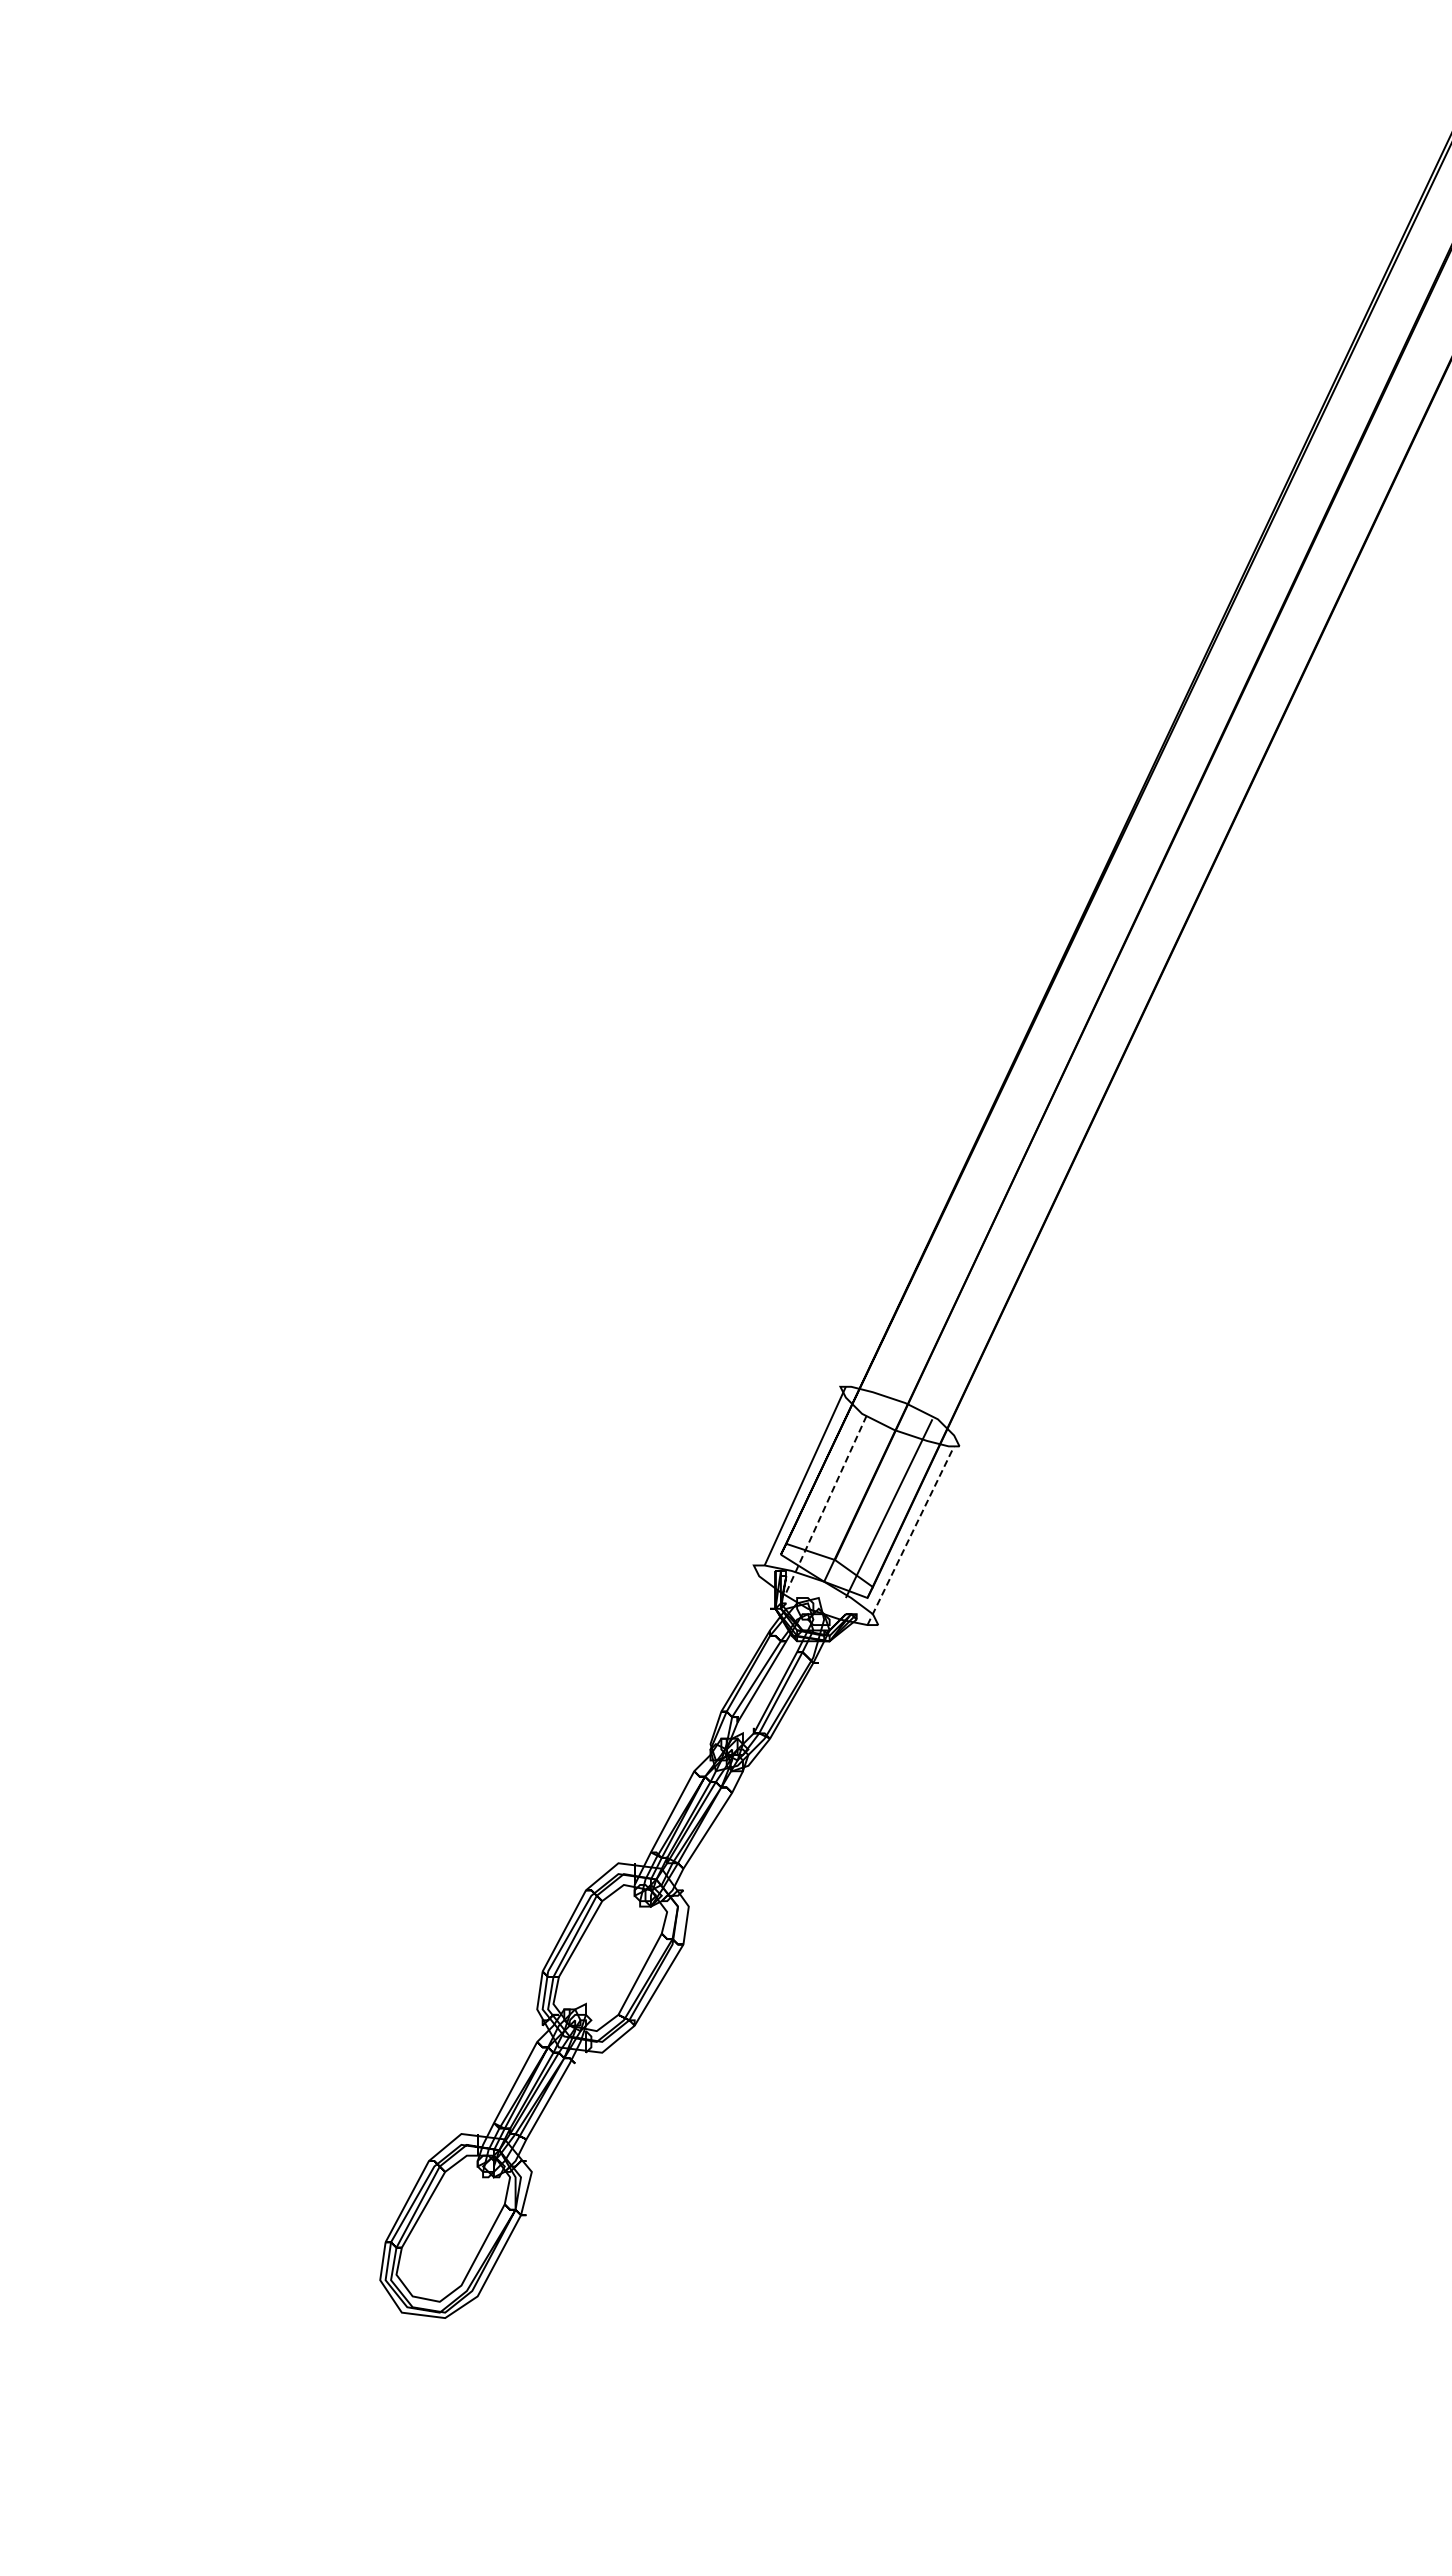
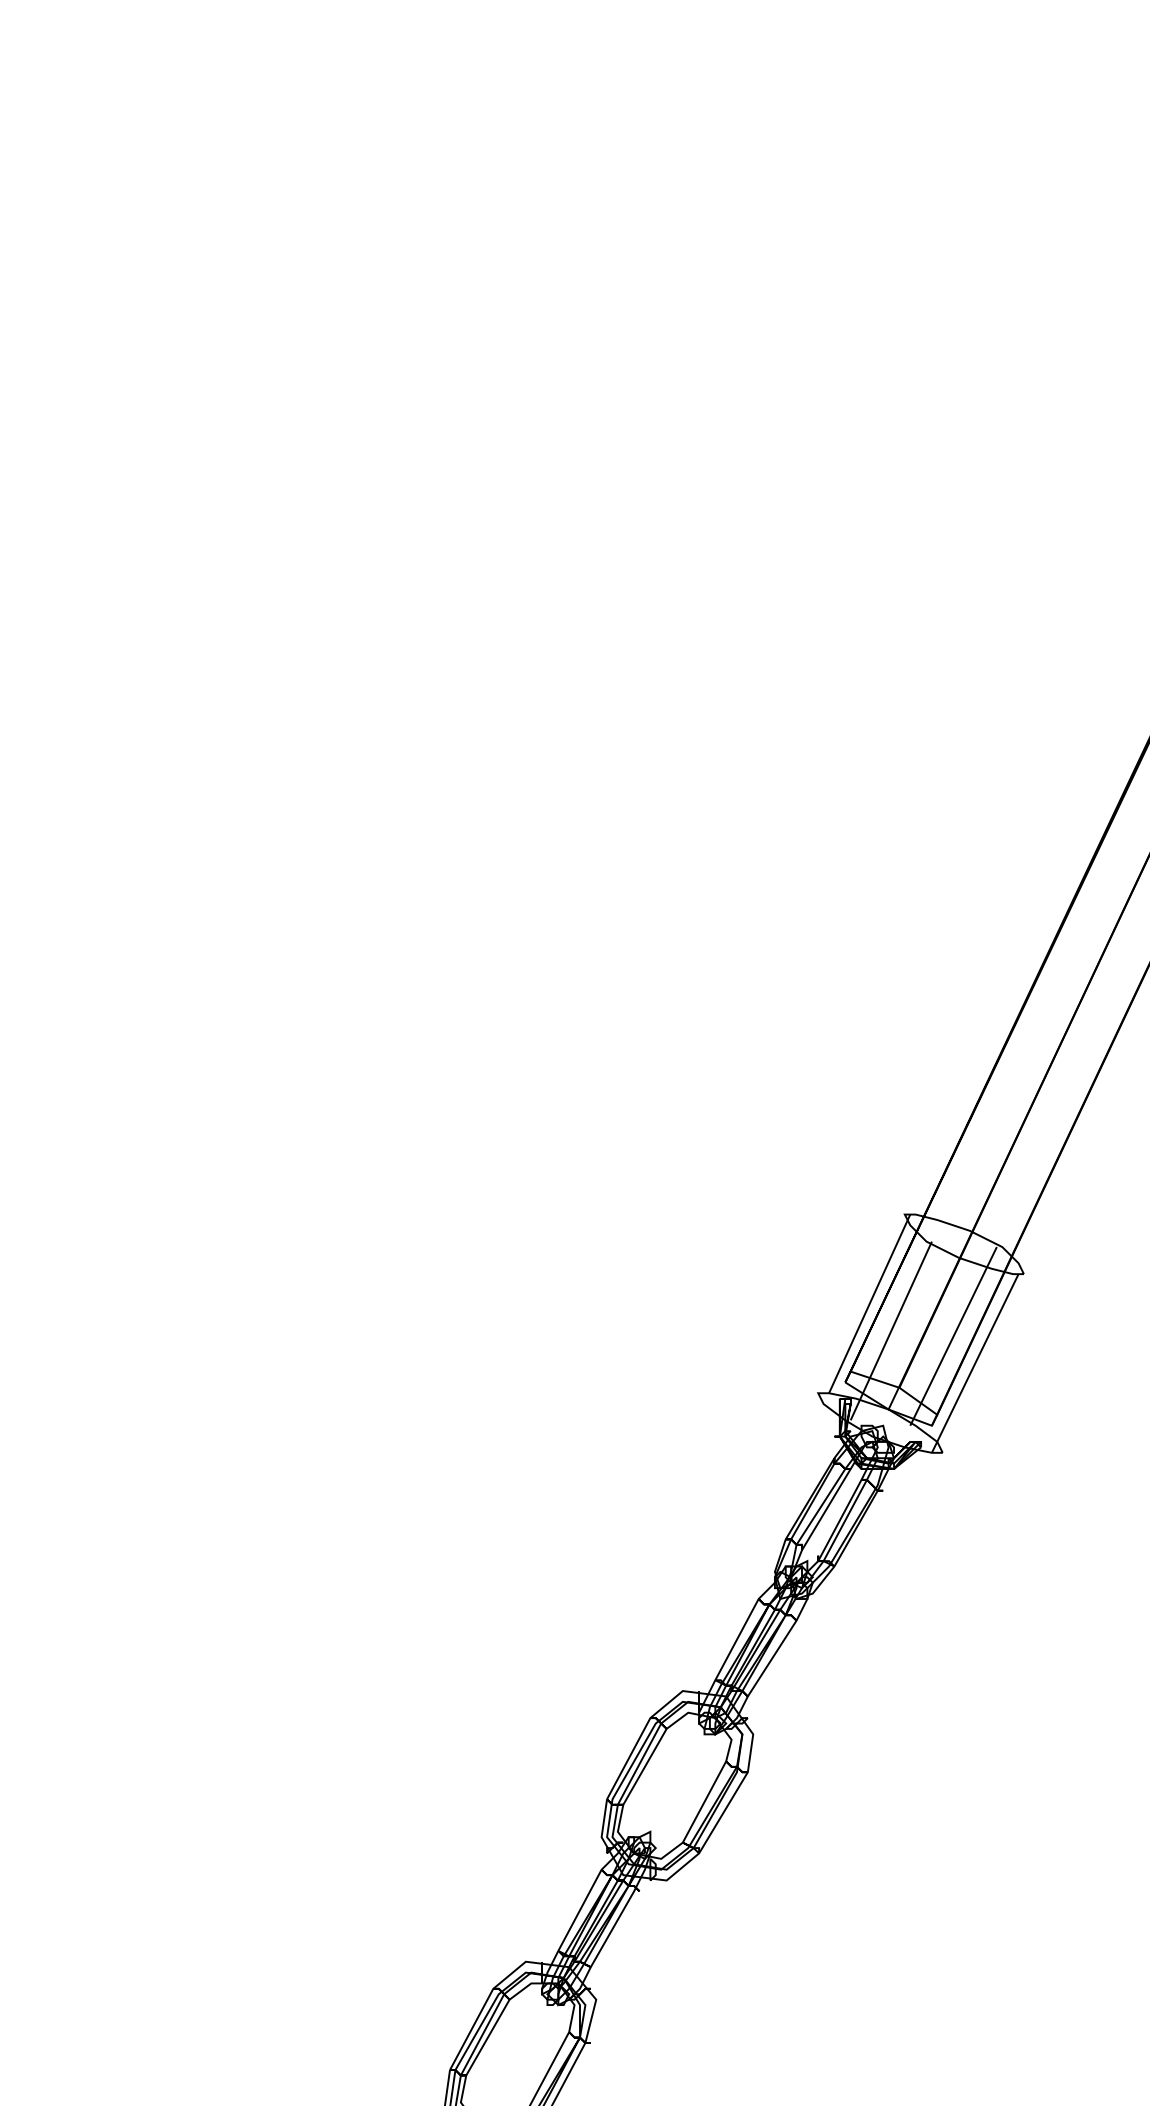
line: (827, 1502) -> (891, 1330), dashed -> solid
line: (911, 1535) -> (975, 1363), dashed -> solid

